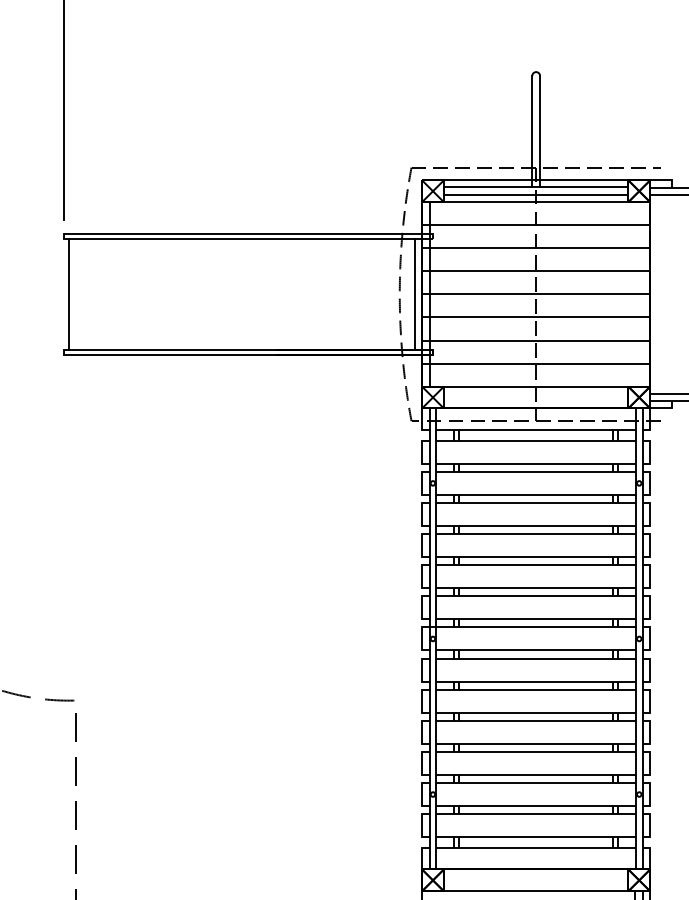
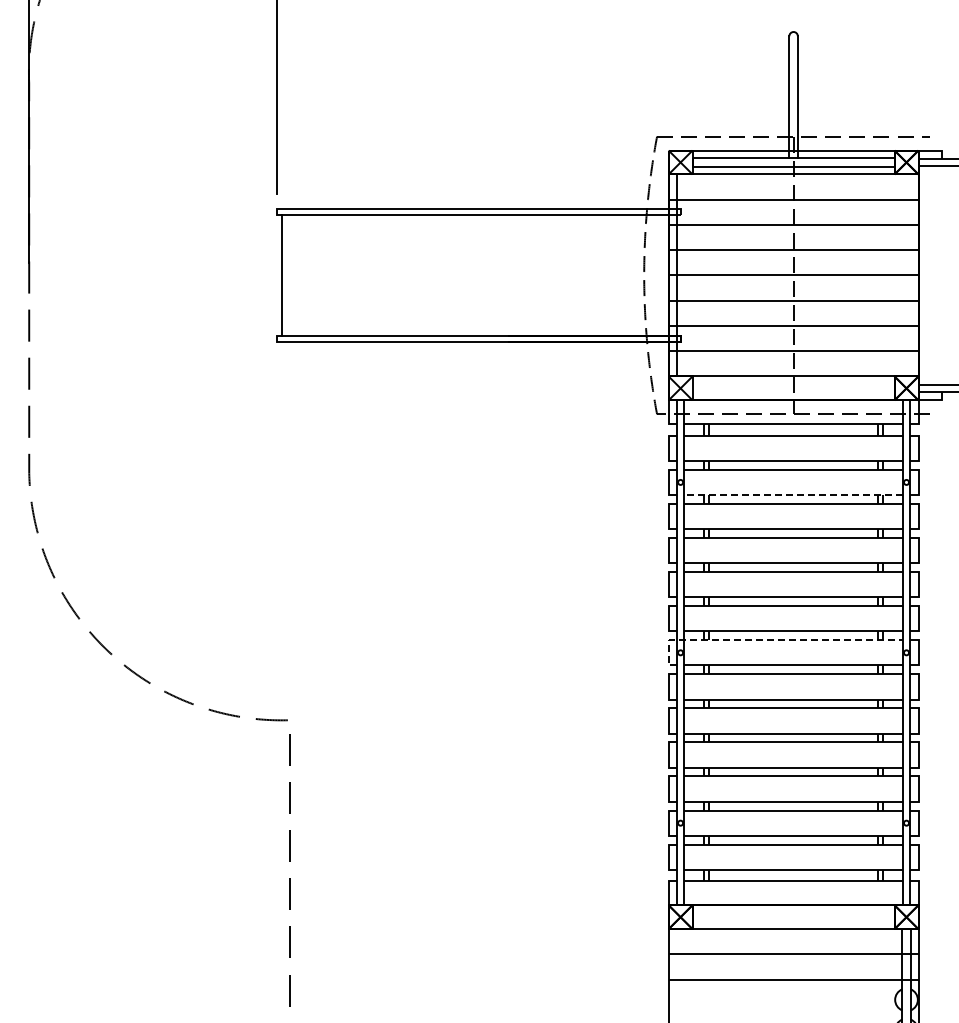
line: (415, 294) -> (661, 275), removed
line: (536, 495) -> (793, 495), solid -> dashed
line: (512, 627) -> (767, 640), solid -> dashed

